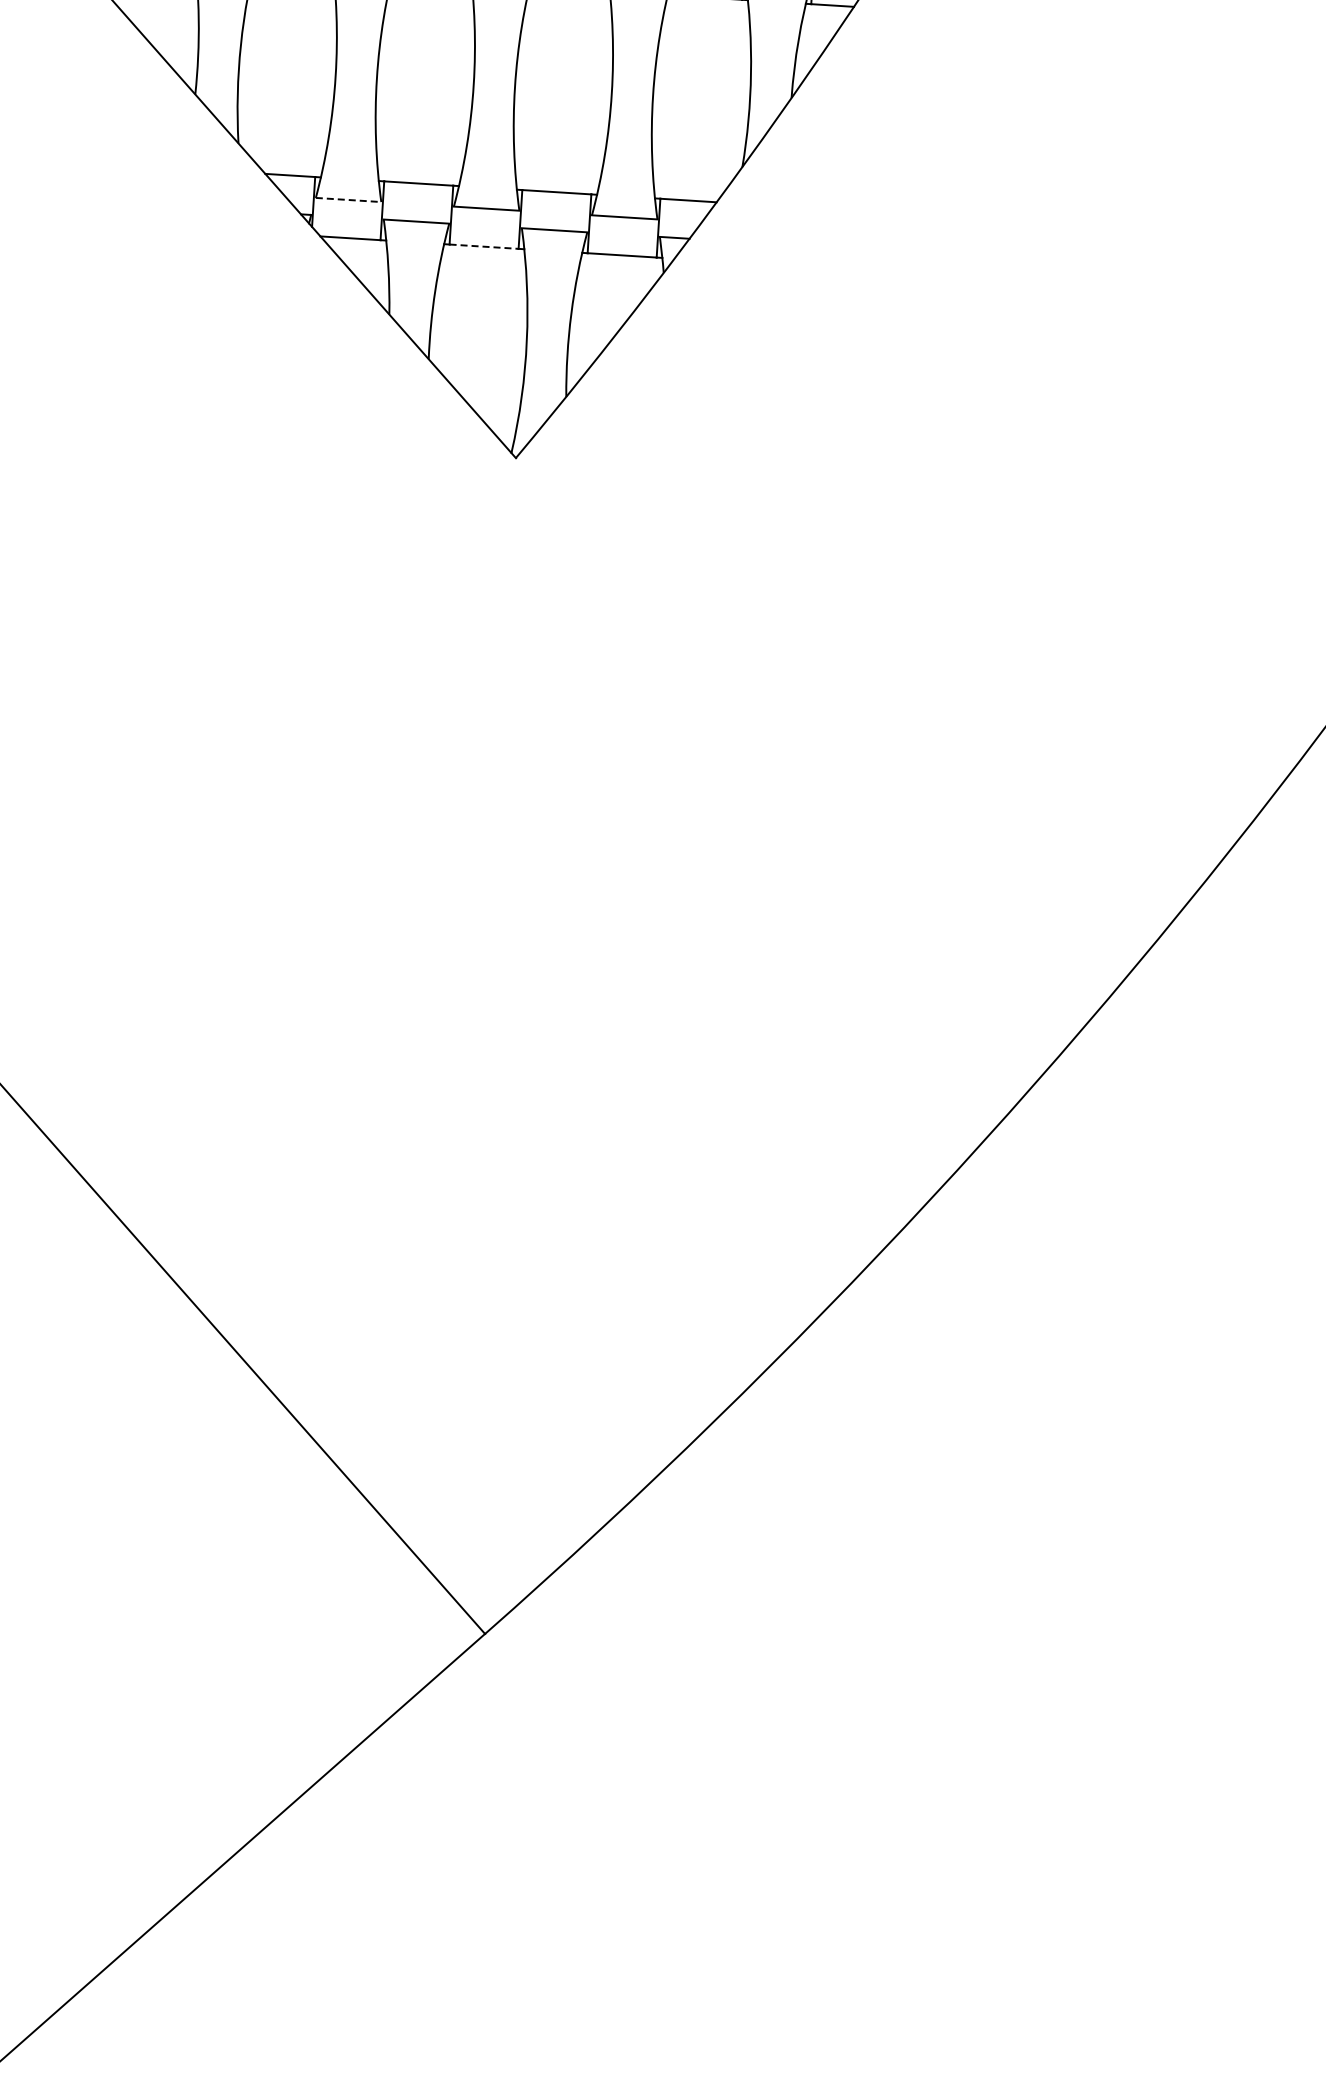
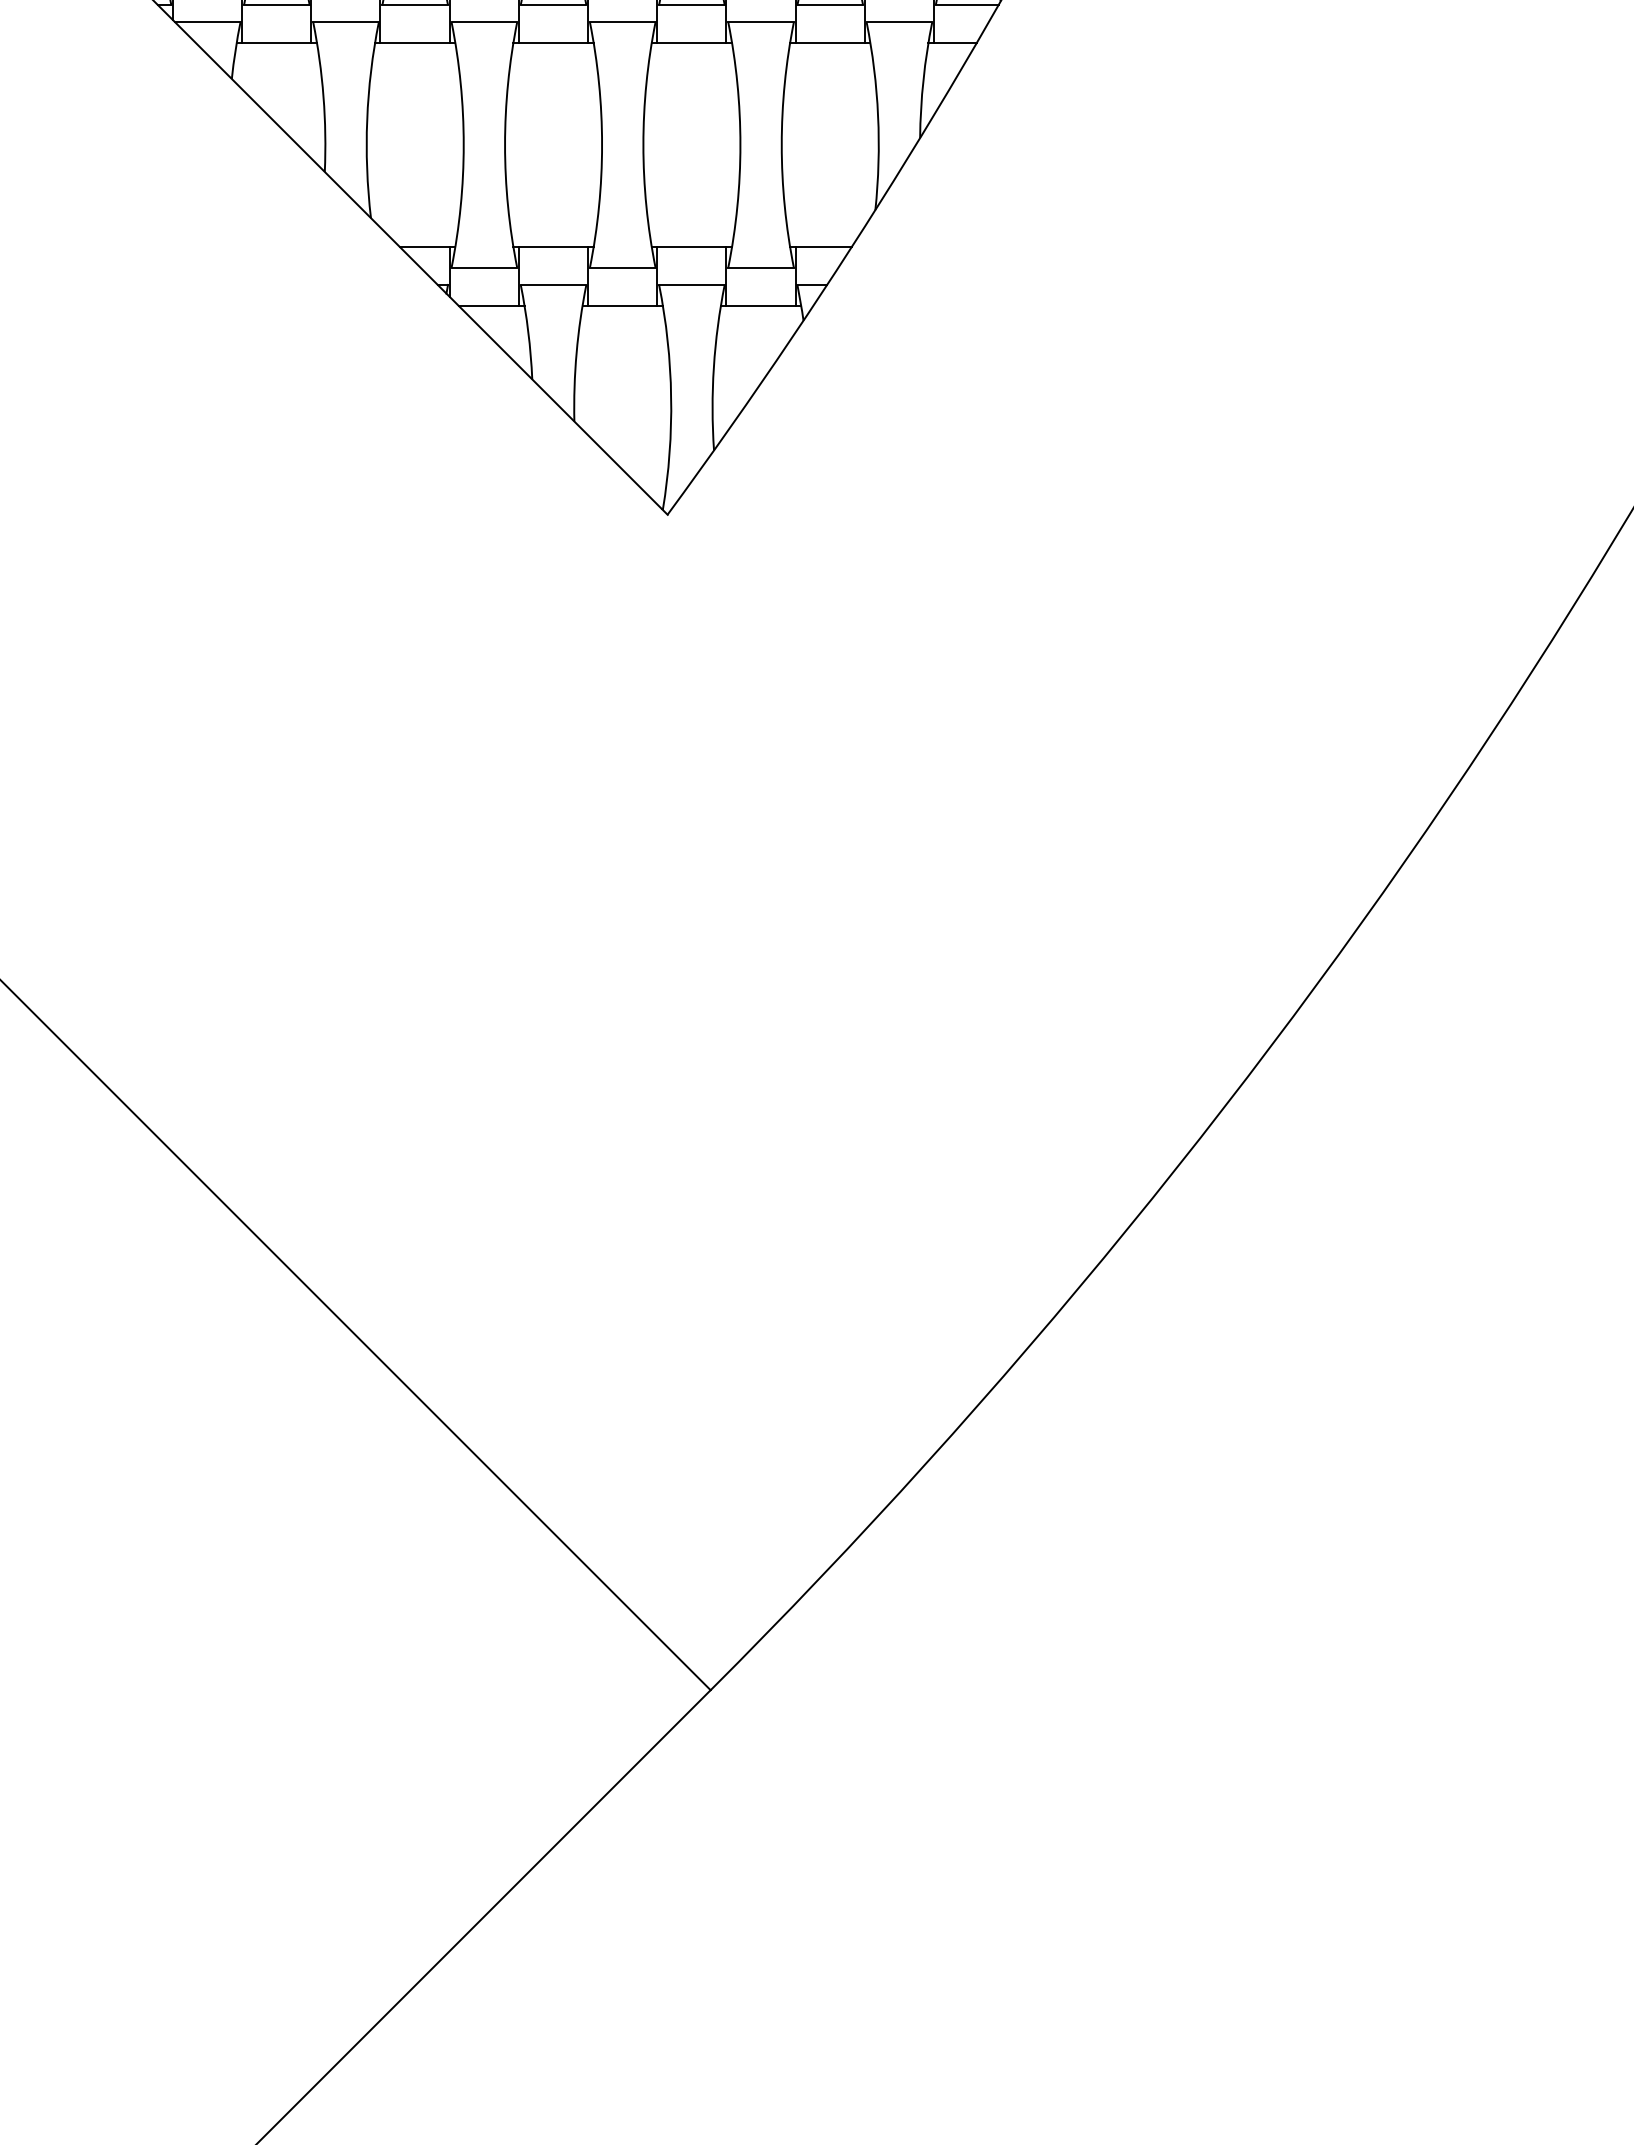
line: (348, 199) -> (484, 267), dashed -> solid
line: (484, 246) -> (622, 305), dashed -> solid

